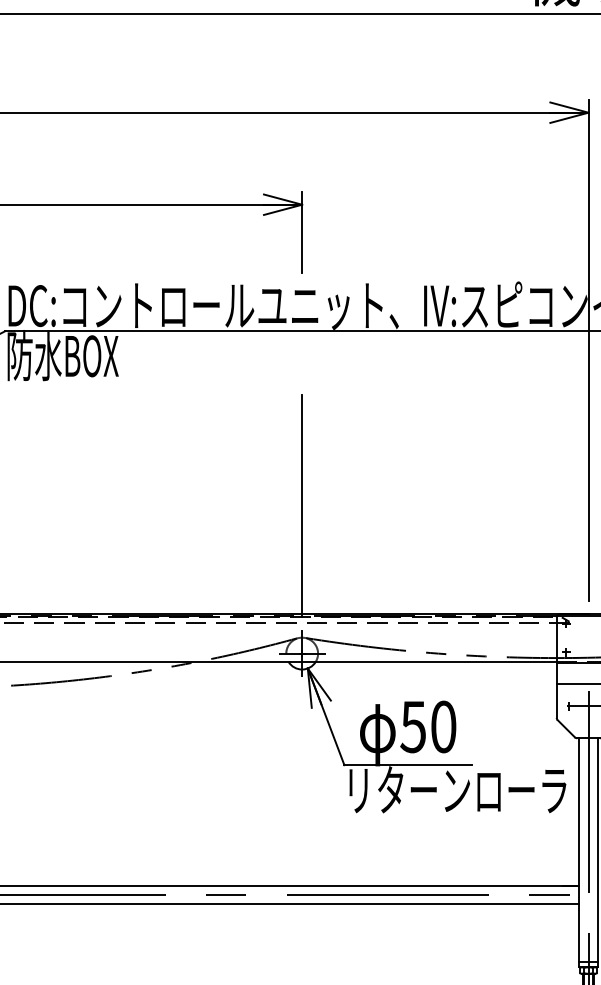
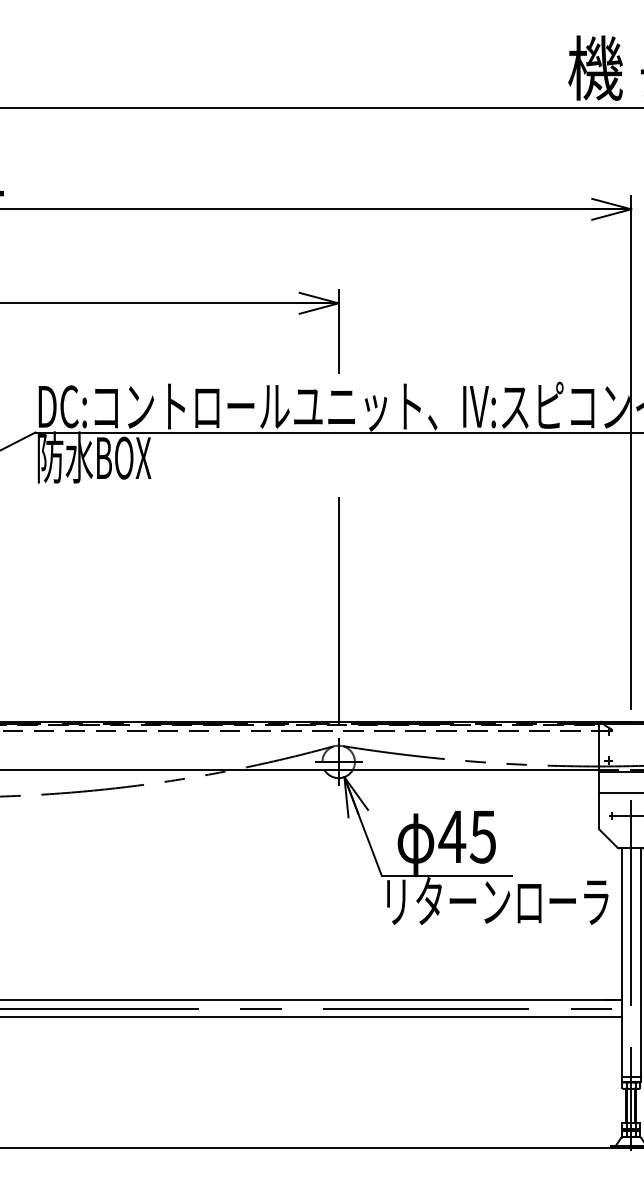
text: (428, 726) -> (467, 836), 50 -> 45

